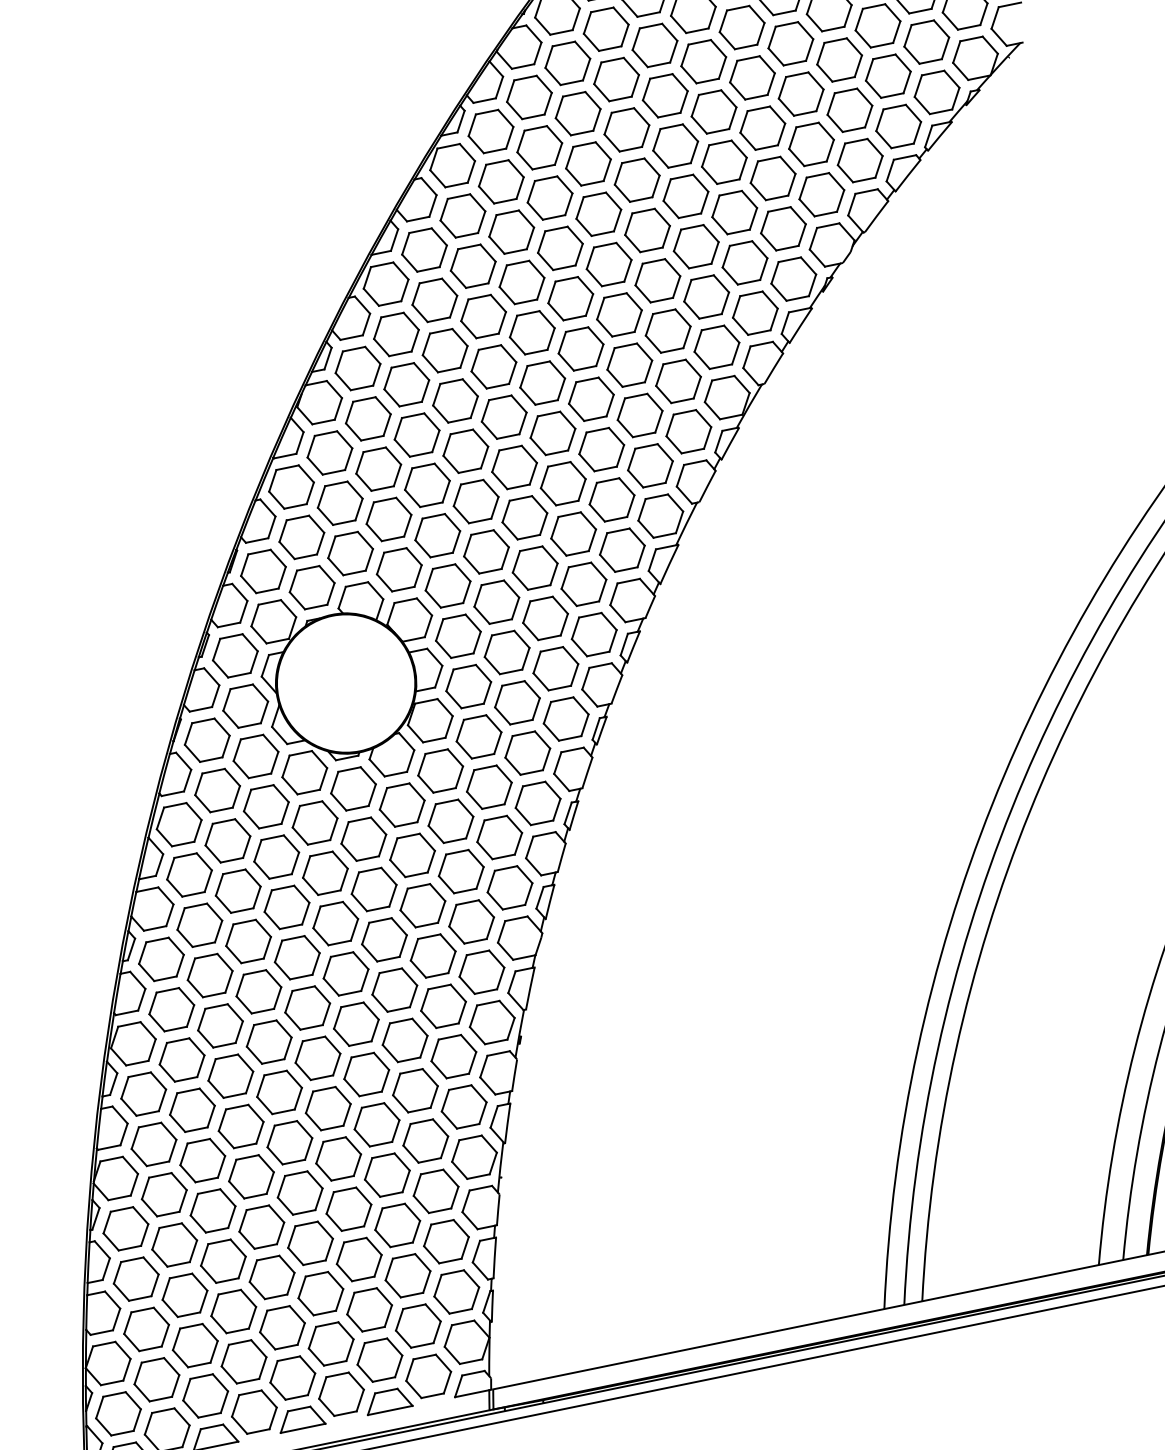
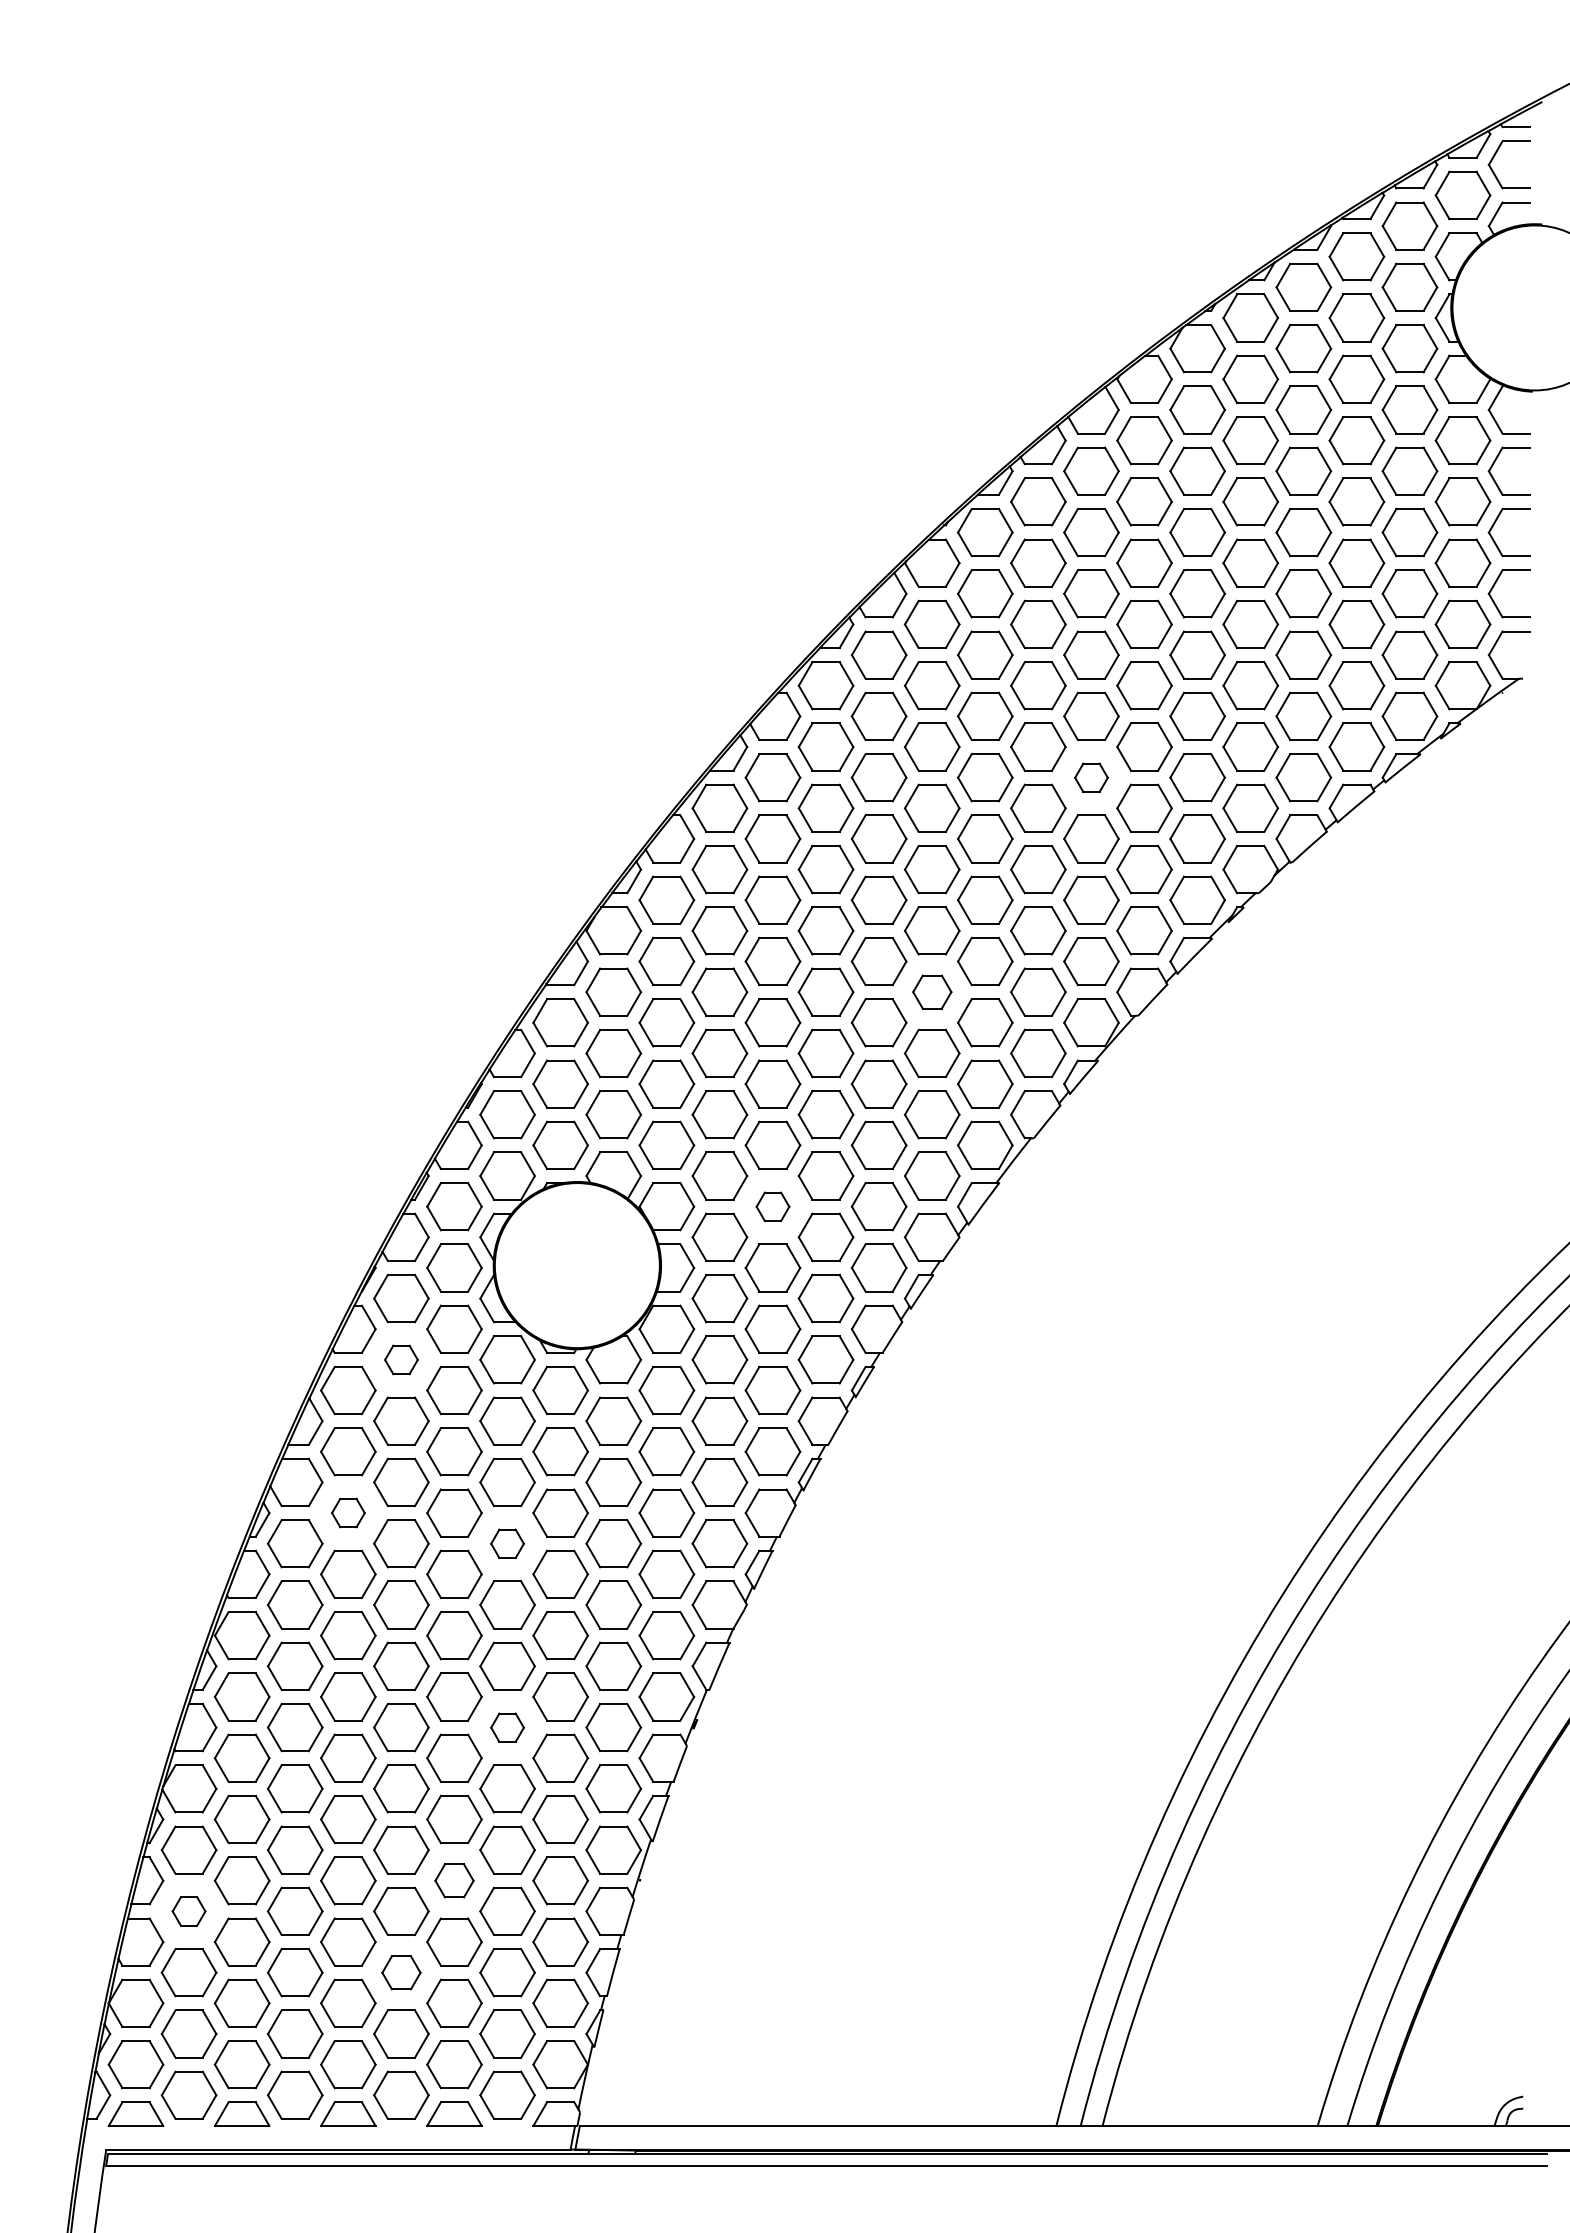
part: (685, 196) -> (1091, 777), size x0.6
part: (591, 398) -> (932, 991), size x0.7
part: (496, 602) -> (772, 1206), size x0.6
part: (217, 790) -> (401, 1359), size x0.6
part: (335, 923) -> (507, 1543), size x0.6
part: (199, 924) -> (348, 1512), size x0.6
part: (366, 1074) -> (507, 1727), size x0.6
part: (348, 1209) -> (454, 1880), size x0.7
part: (135, 1279) -> (188, 1911), size x0.6
part: (320, 1293) -> (401, 1972), size x0.7

